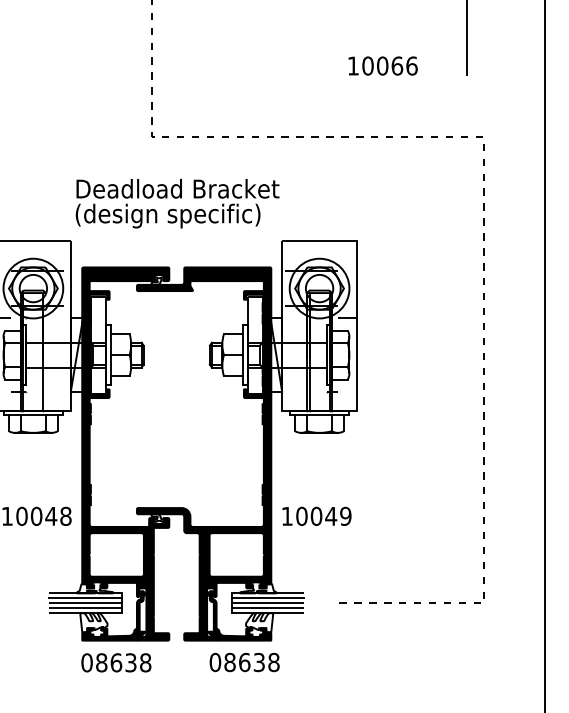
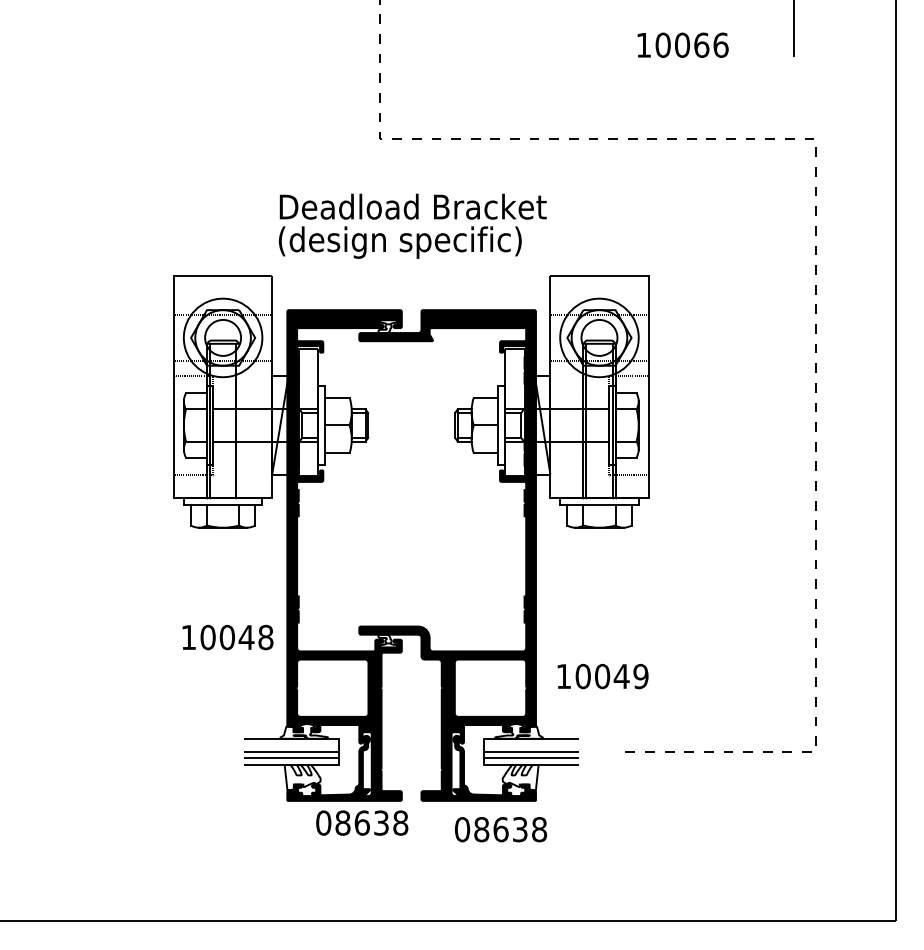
text: (316, 516) -> (602, 676), moved
line: (85, 598) -> (291, 745), removed
line: (267, 598) -> (531, 745), removed
text: (116, 662) -> (362, 822), moved

